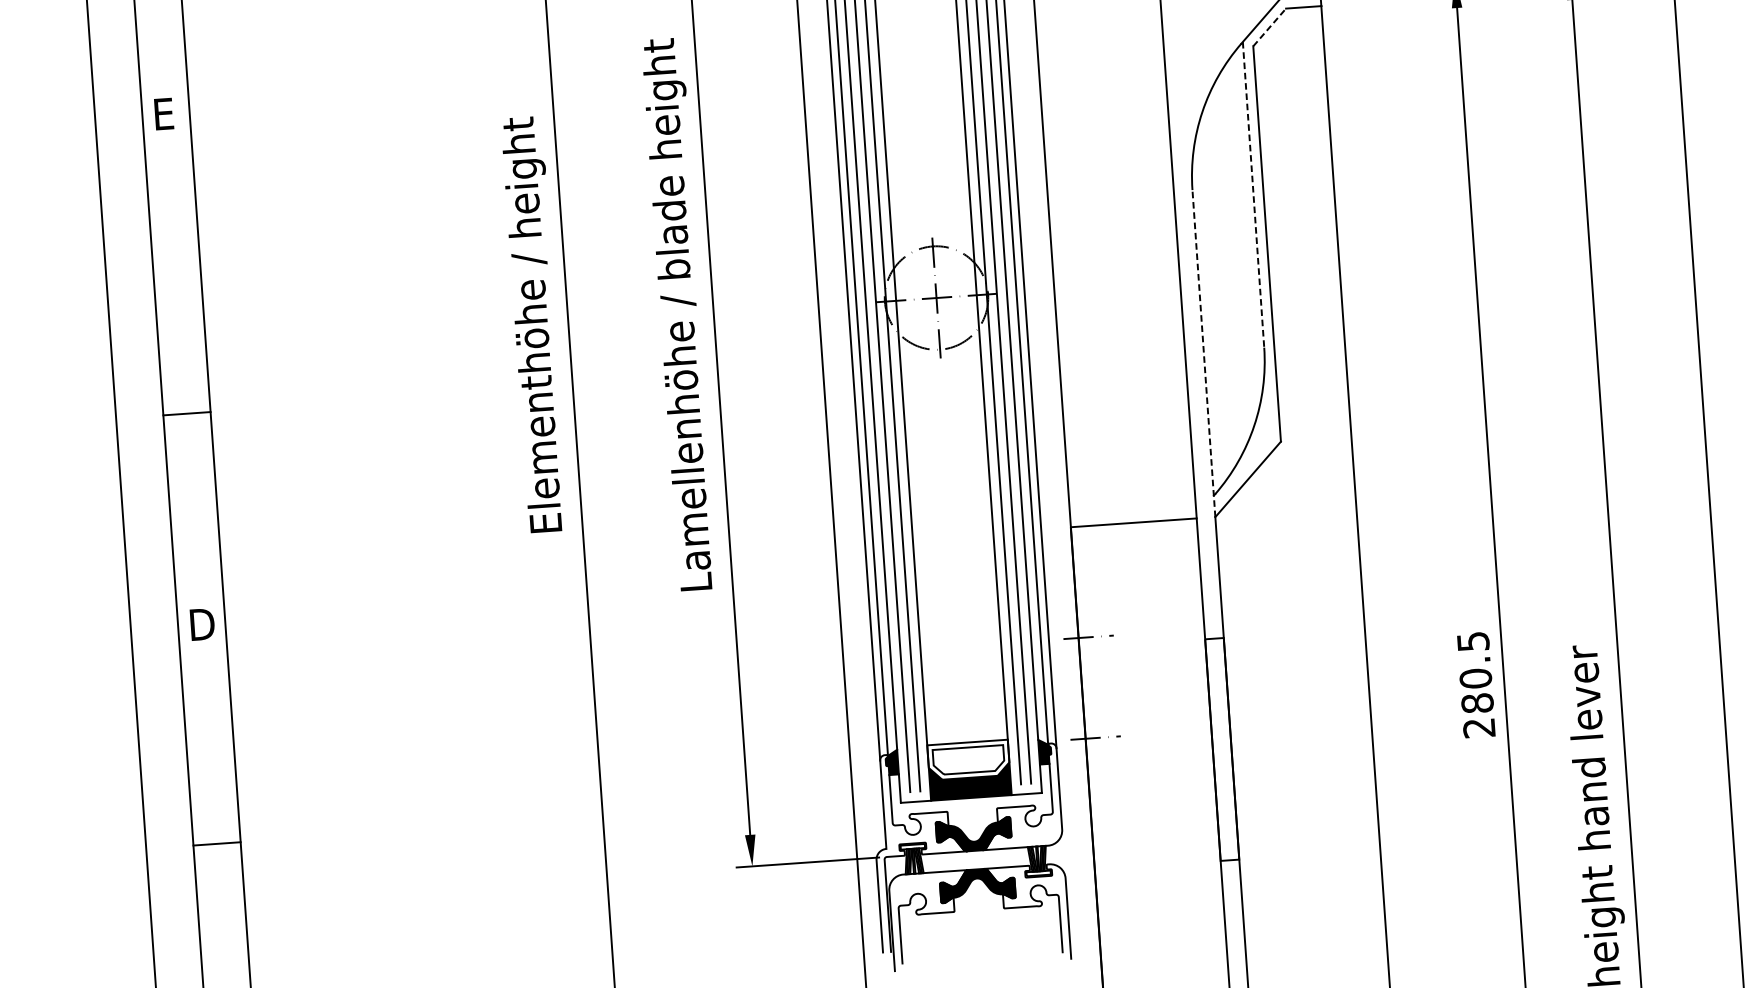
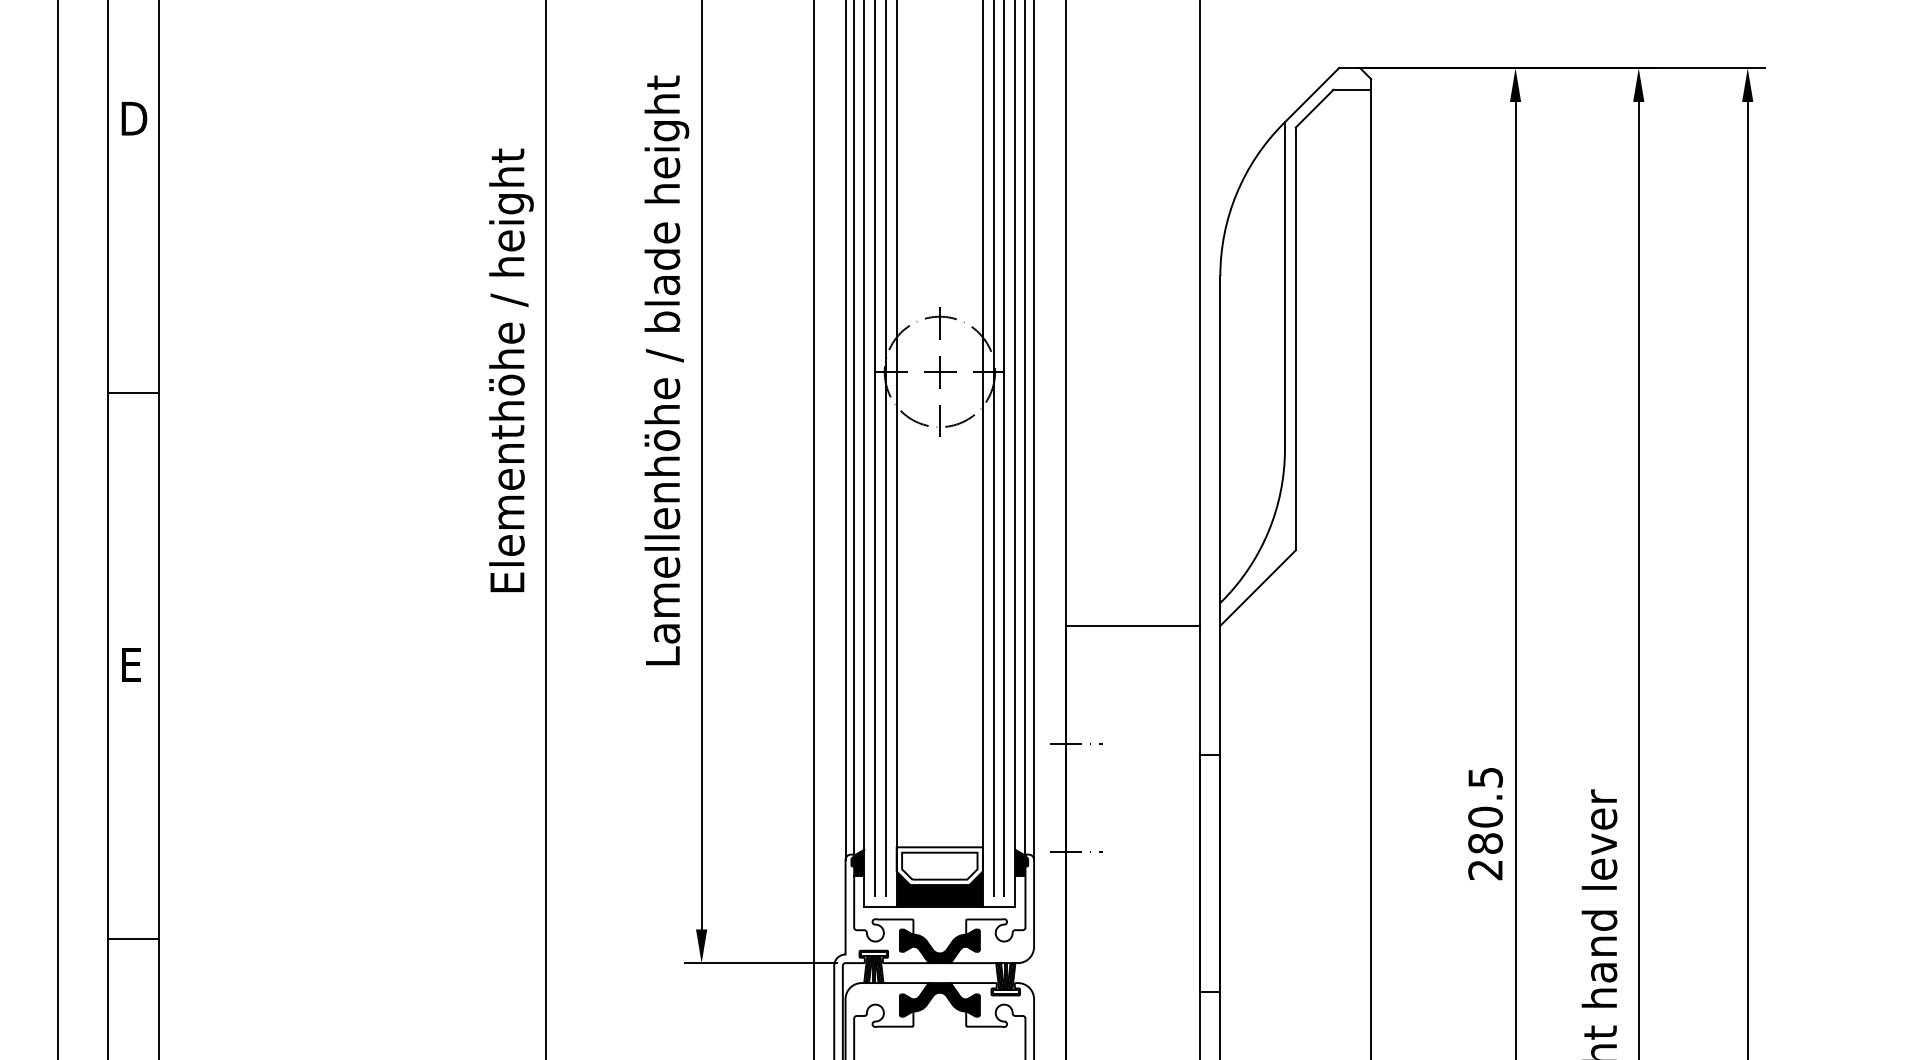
line: (1269, 27) -> (1314, 108), dashed -> solid
text: (166, 113) -> (134, 118), E -> D
line: (1253, 195) -> (1284, 286), dashed -> solid
line: (1204, 353) -> (1220, 450), dashed -> solid
line: (186, 413) -> (133, 393), moved
text: (202, 624) -> (134, 664), D -> E
line: (217, 844) -> (133, 939), moved

